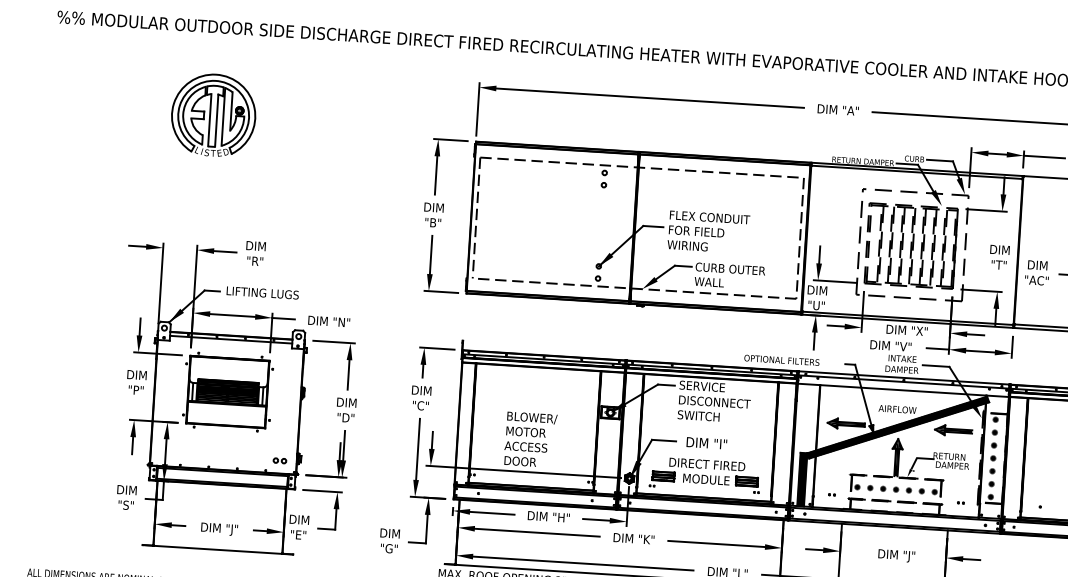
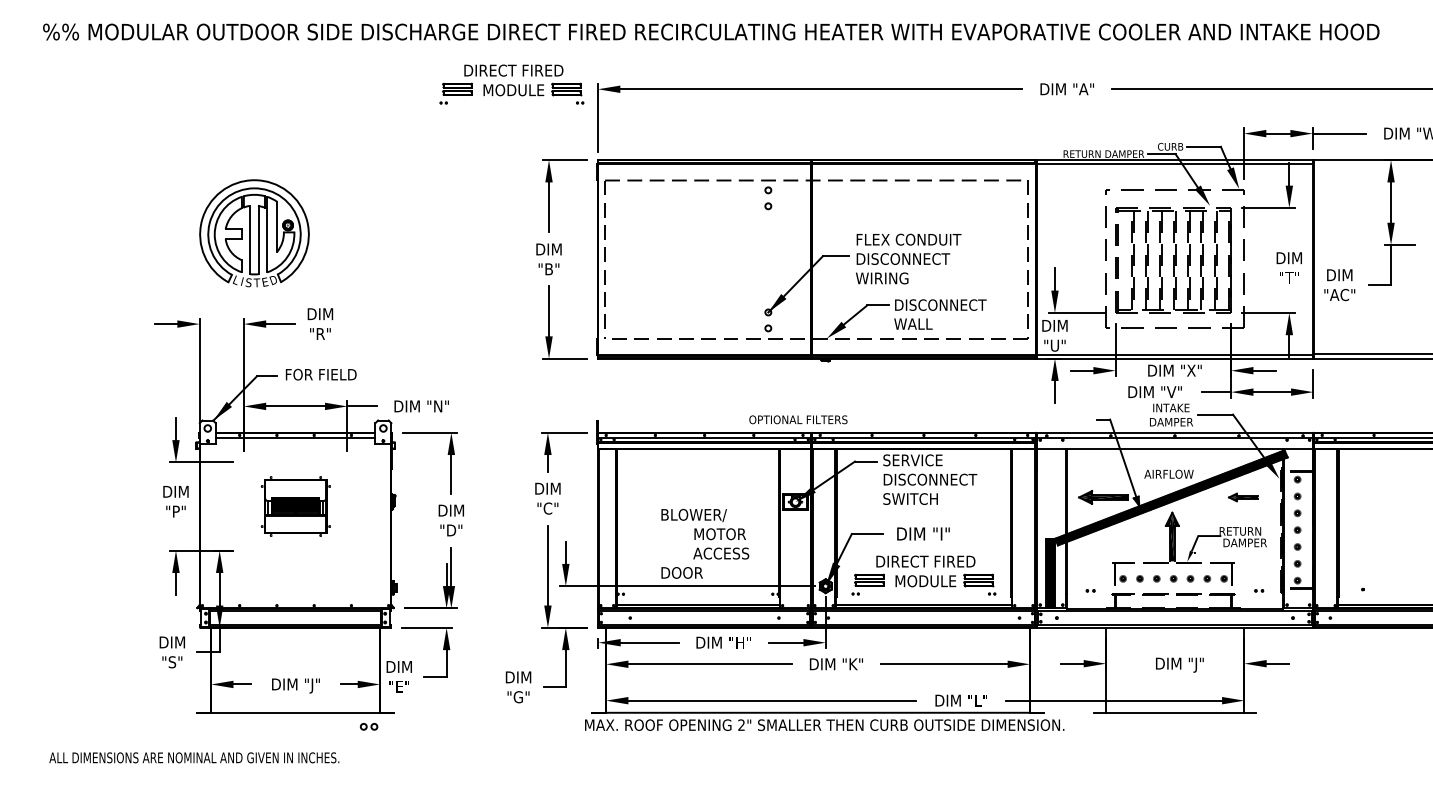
part: (413, 79) -> (511, 84), added
part: (213, 115) -> (254, 233), moved
text: (705, 231) -> (904, 258), FOR FIELD -> DISCONNECT
text: (730, 268) -> (940, 304), CURB OUTER -> DISCONNECT
text: (263, 292) -> (333, 374), LIFTING LUGS -> FOR FIELD
text: (782, 360) -> (798, 419), moved
part: (227, 392) -> (295, 506), size x0.6
part: (953, 430) -> (1243, 497), size x0.6
text: (526, 439) -> (721, 543), moved
part: (279, 460) -> (368, 726), moved

